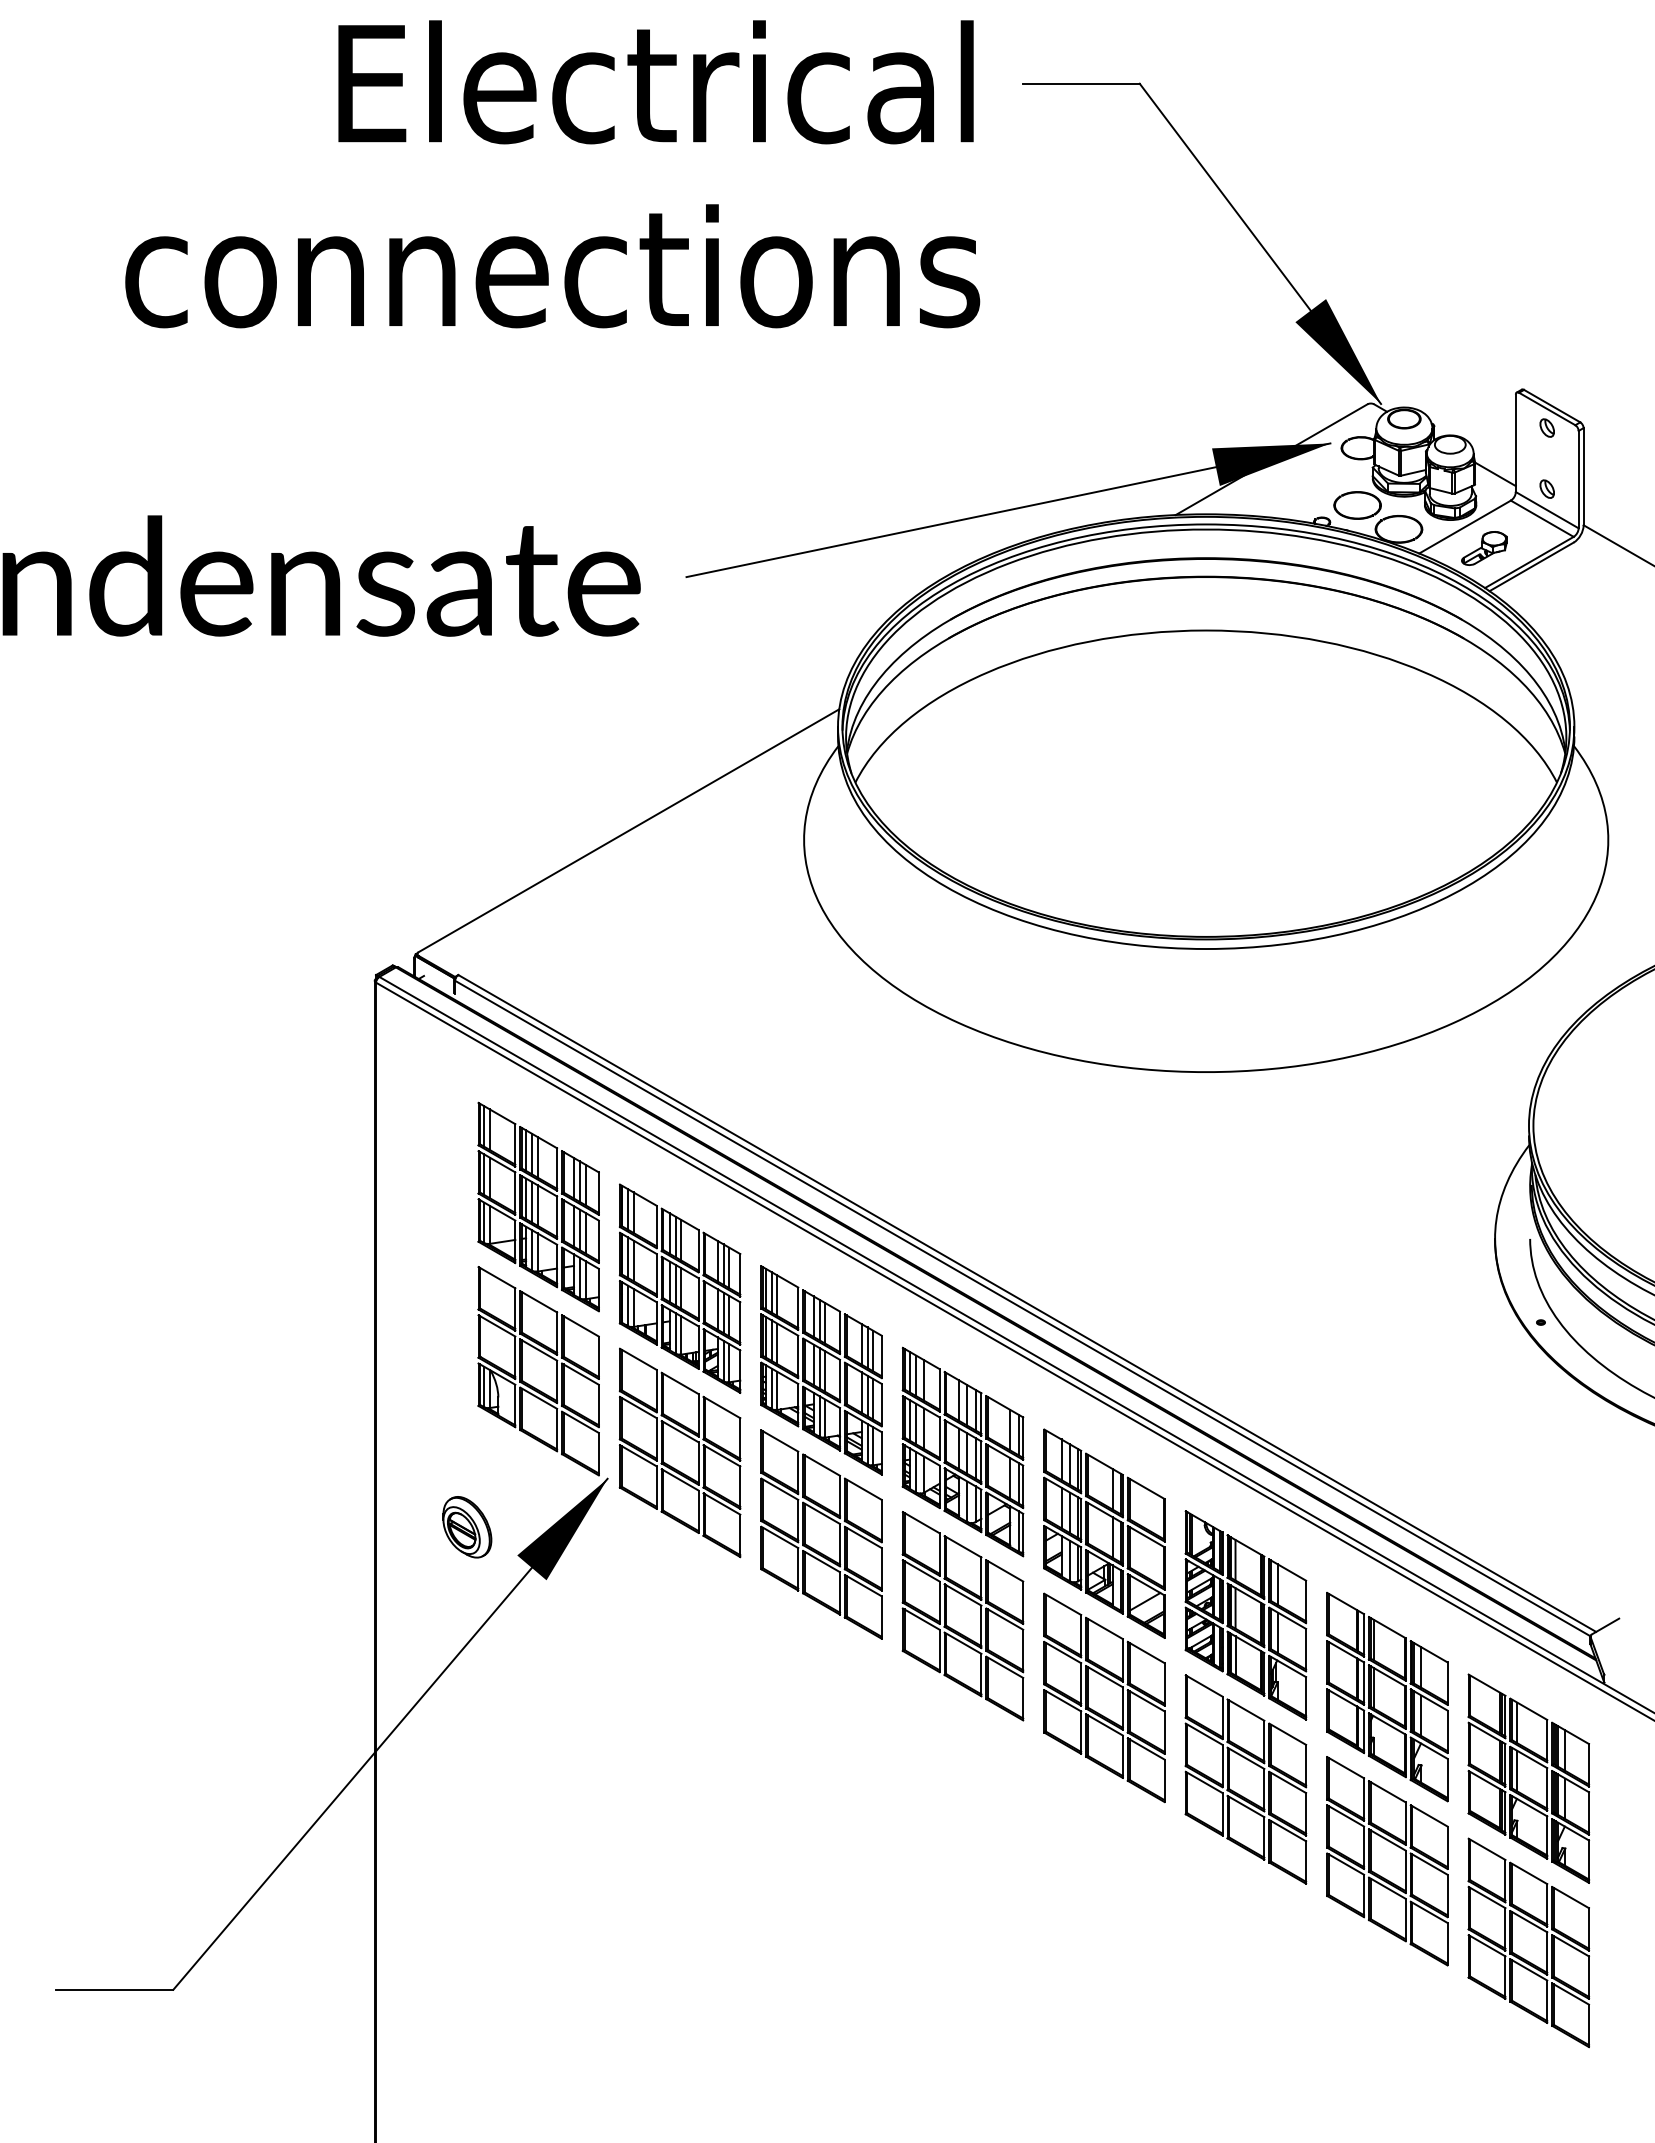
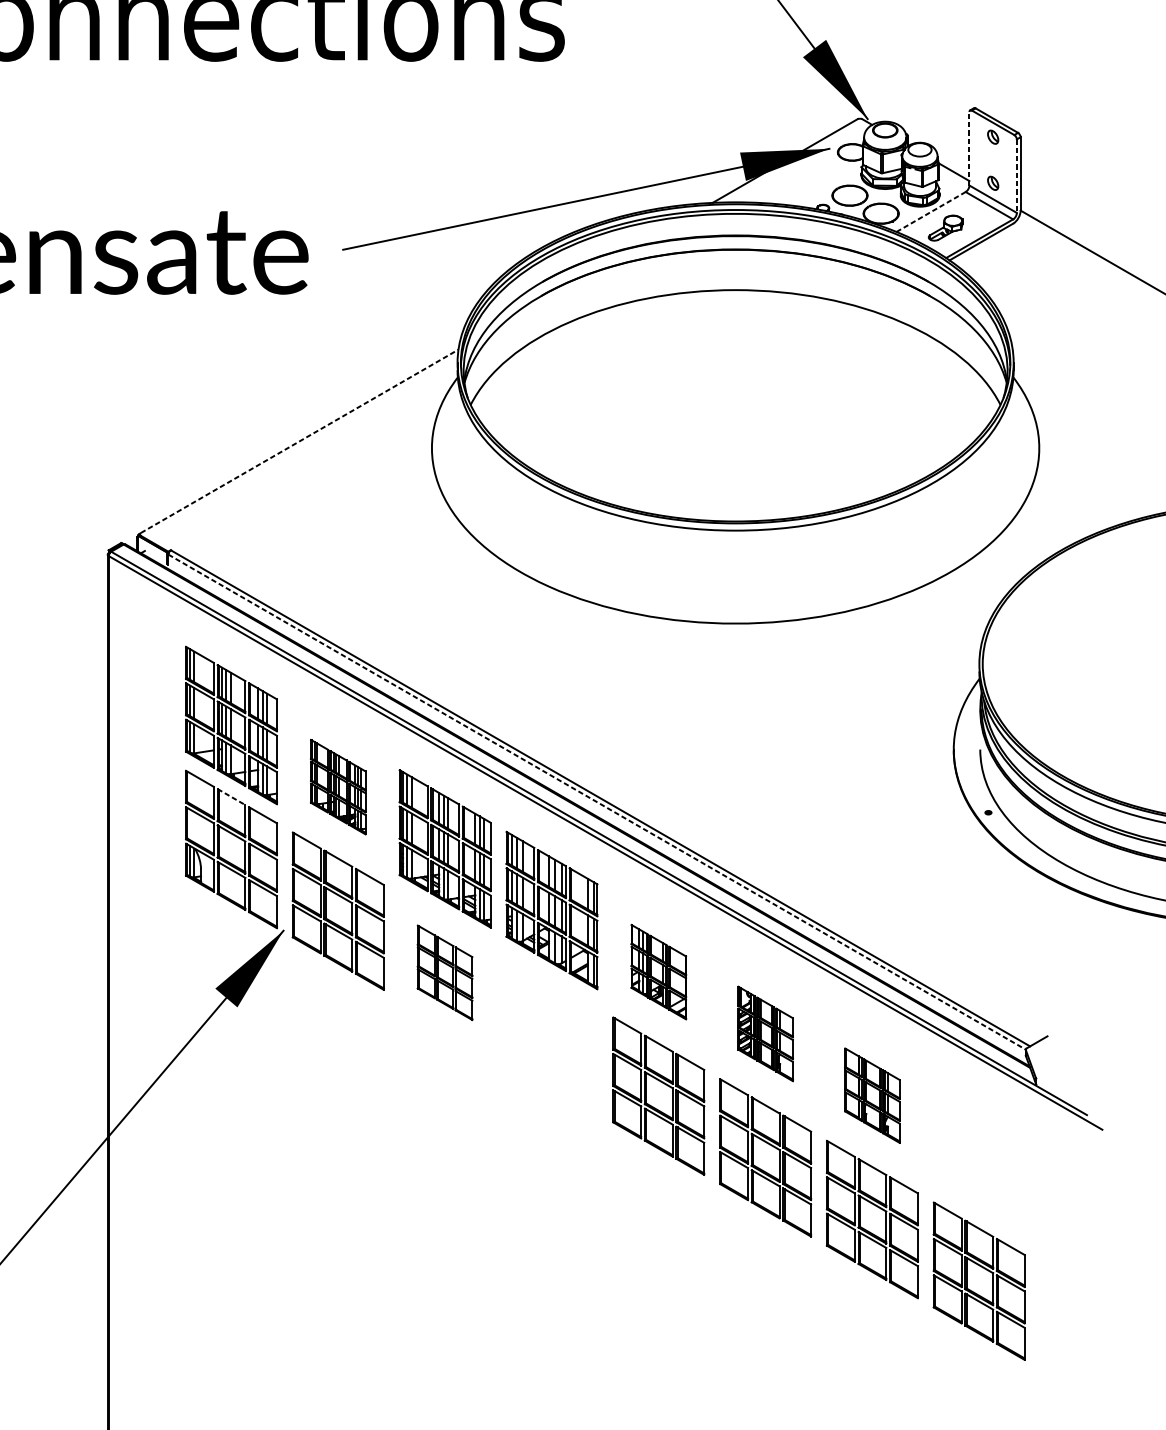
line: (1515, 443) -> (969, 148), solid -> dashed
line: (1578, 479) -> (1016, 176), solid -> dashed
line: (1465, 527) -> (931, 212), solid -> dashed
line: (629, 830) -> (300, 441), solid -> dashed
part: (679, 1288) -> (337, 787), size x0.6
line: (539, 1302) -> (232, 797), solid -> dashed
line: (1022, 1308) -> (596, 802), solid -> dashed
part: (467, 1527) -> (177, 967), removed
part: (1104, 1533) -> (658, 972), size x0.6
part: (821, 1534) -> (445, 972), size x0.6
part: (1245, 1615) -> (765, 1033), size x0.6
part: (962, 1616) -> (551, 1034), removed
part: (1387, 1697) -> (872, 1095), size x0.6
part: (1528, 1778) -> (979, 1157), removed

